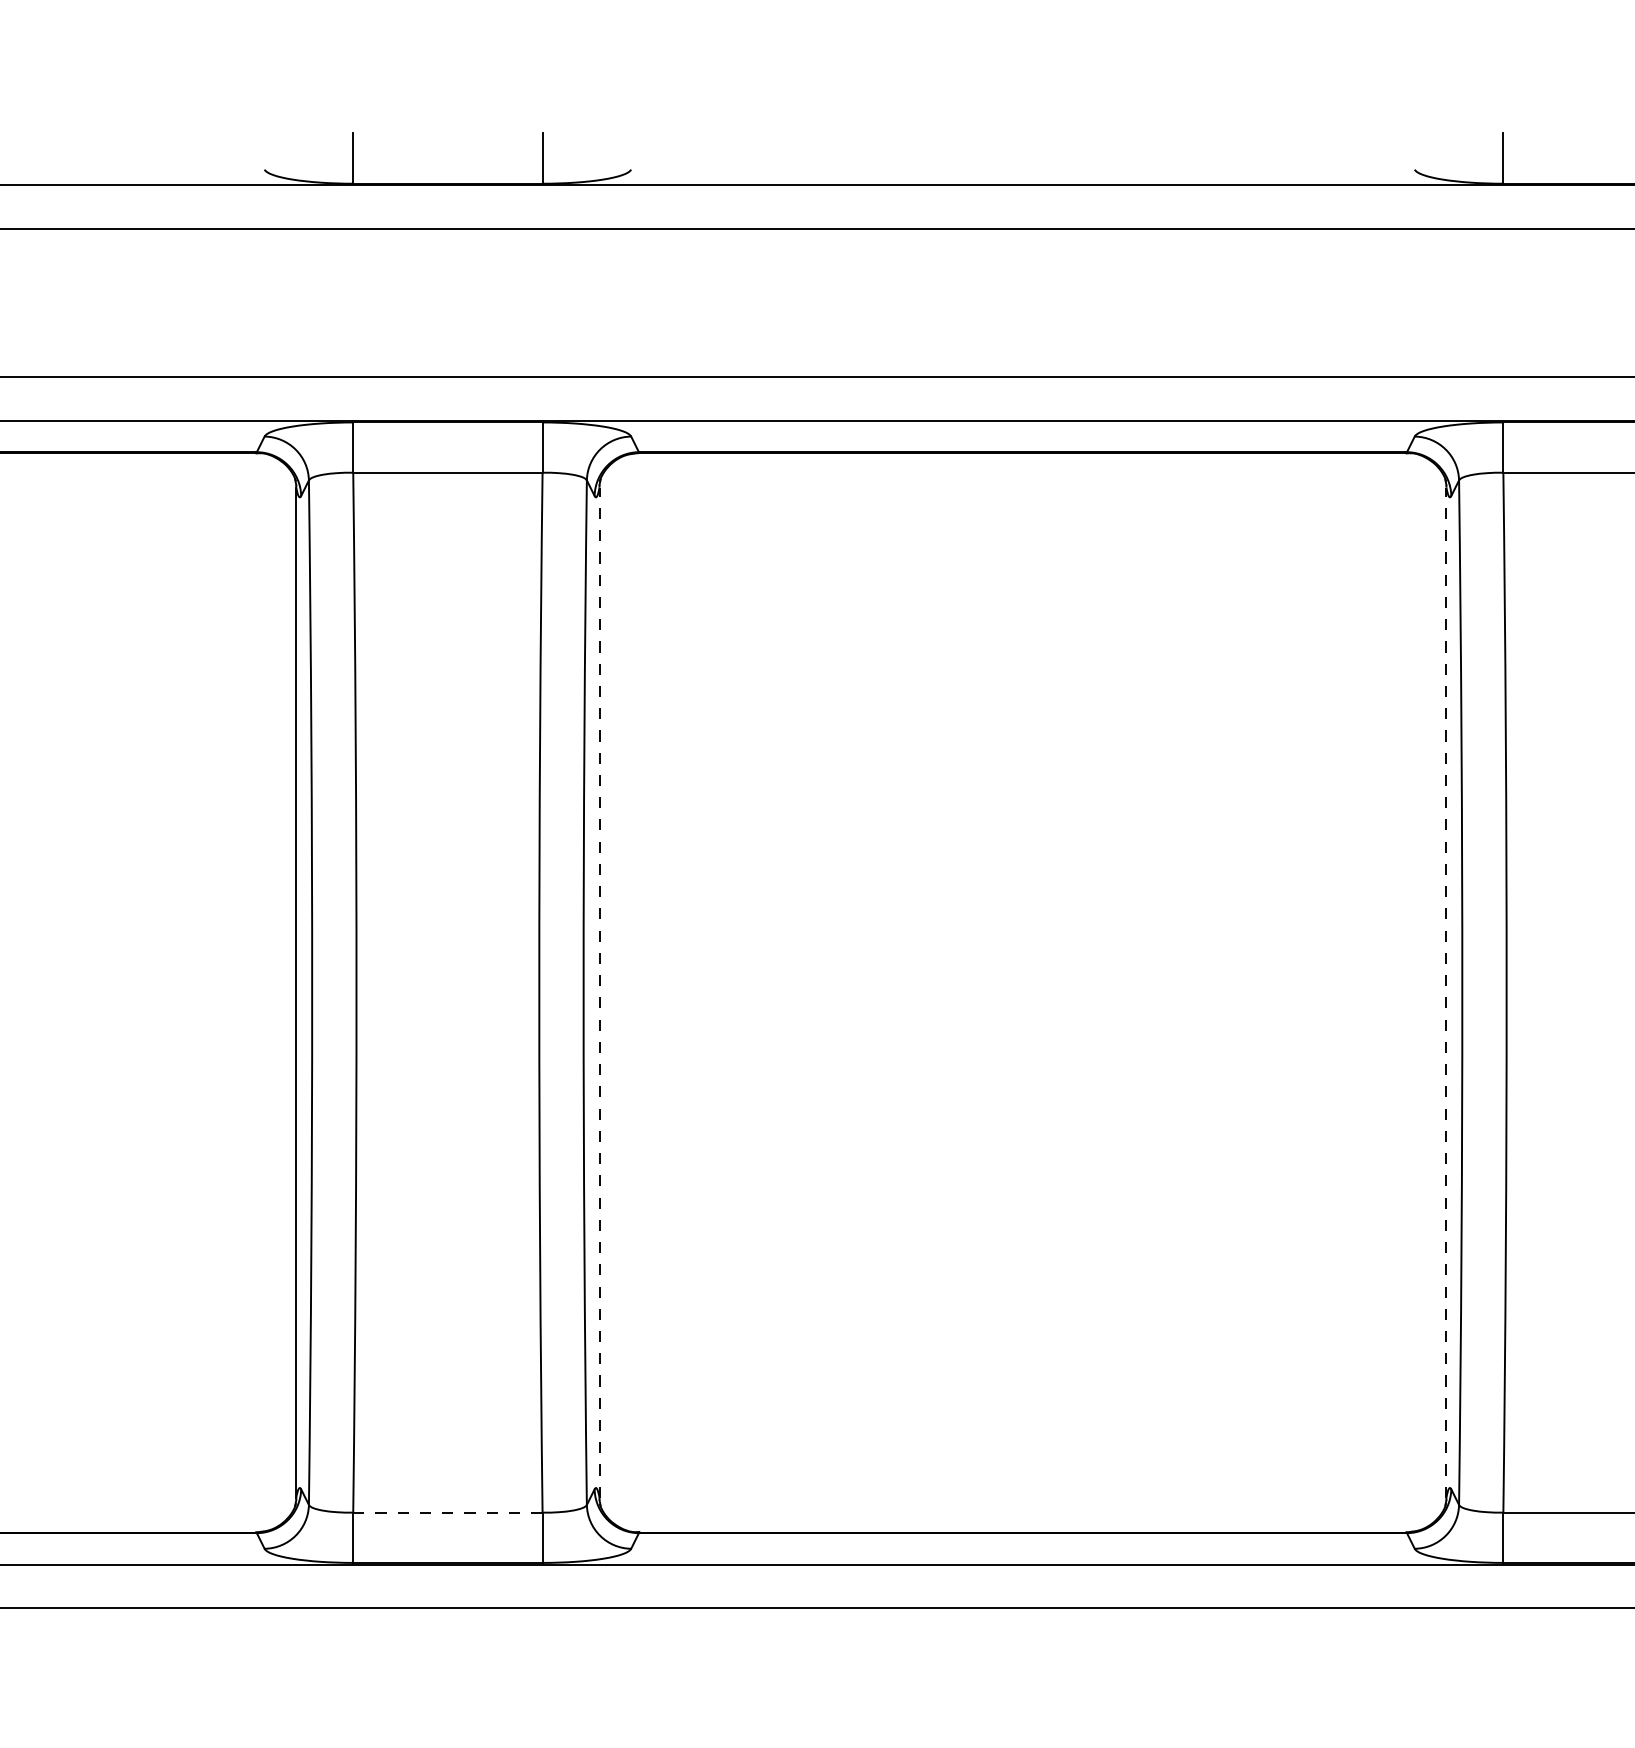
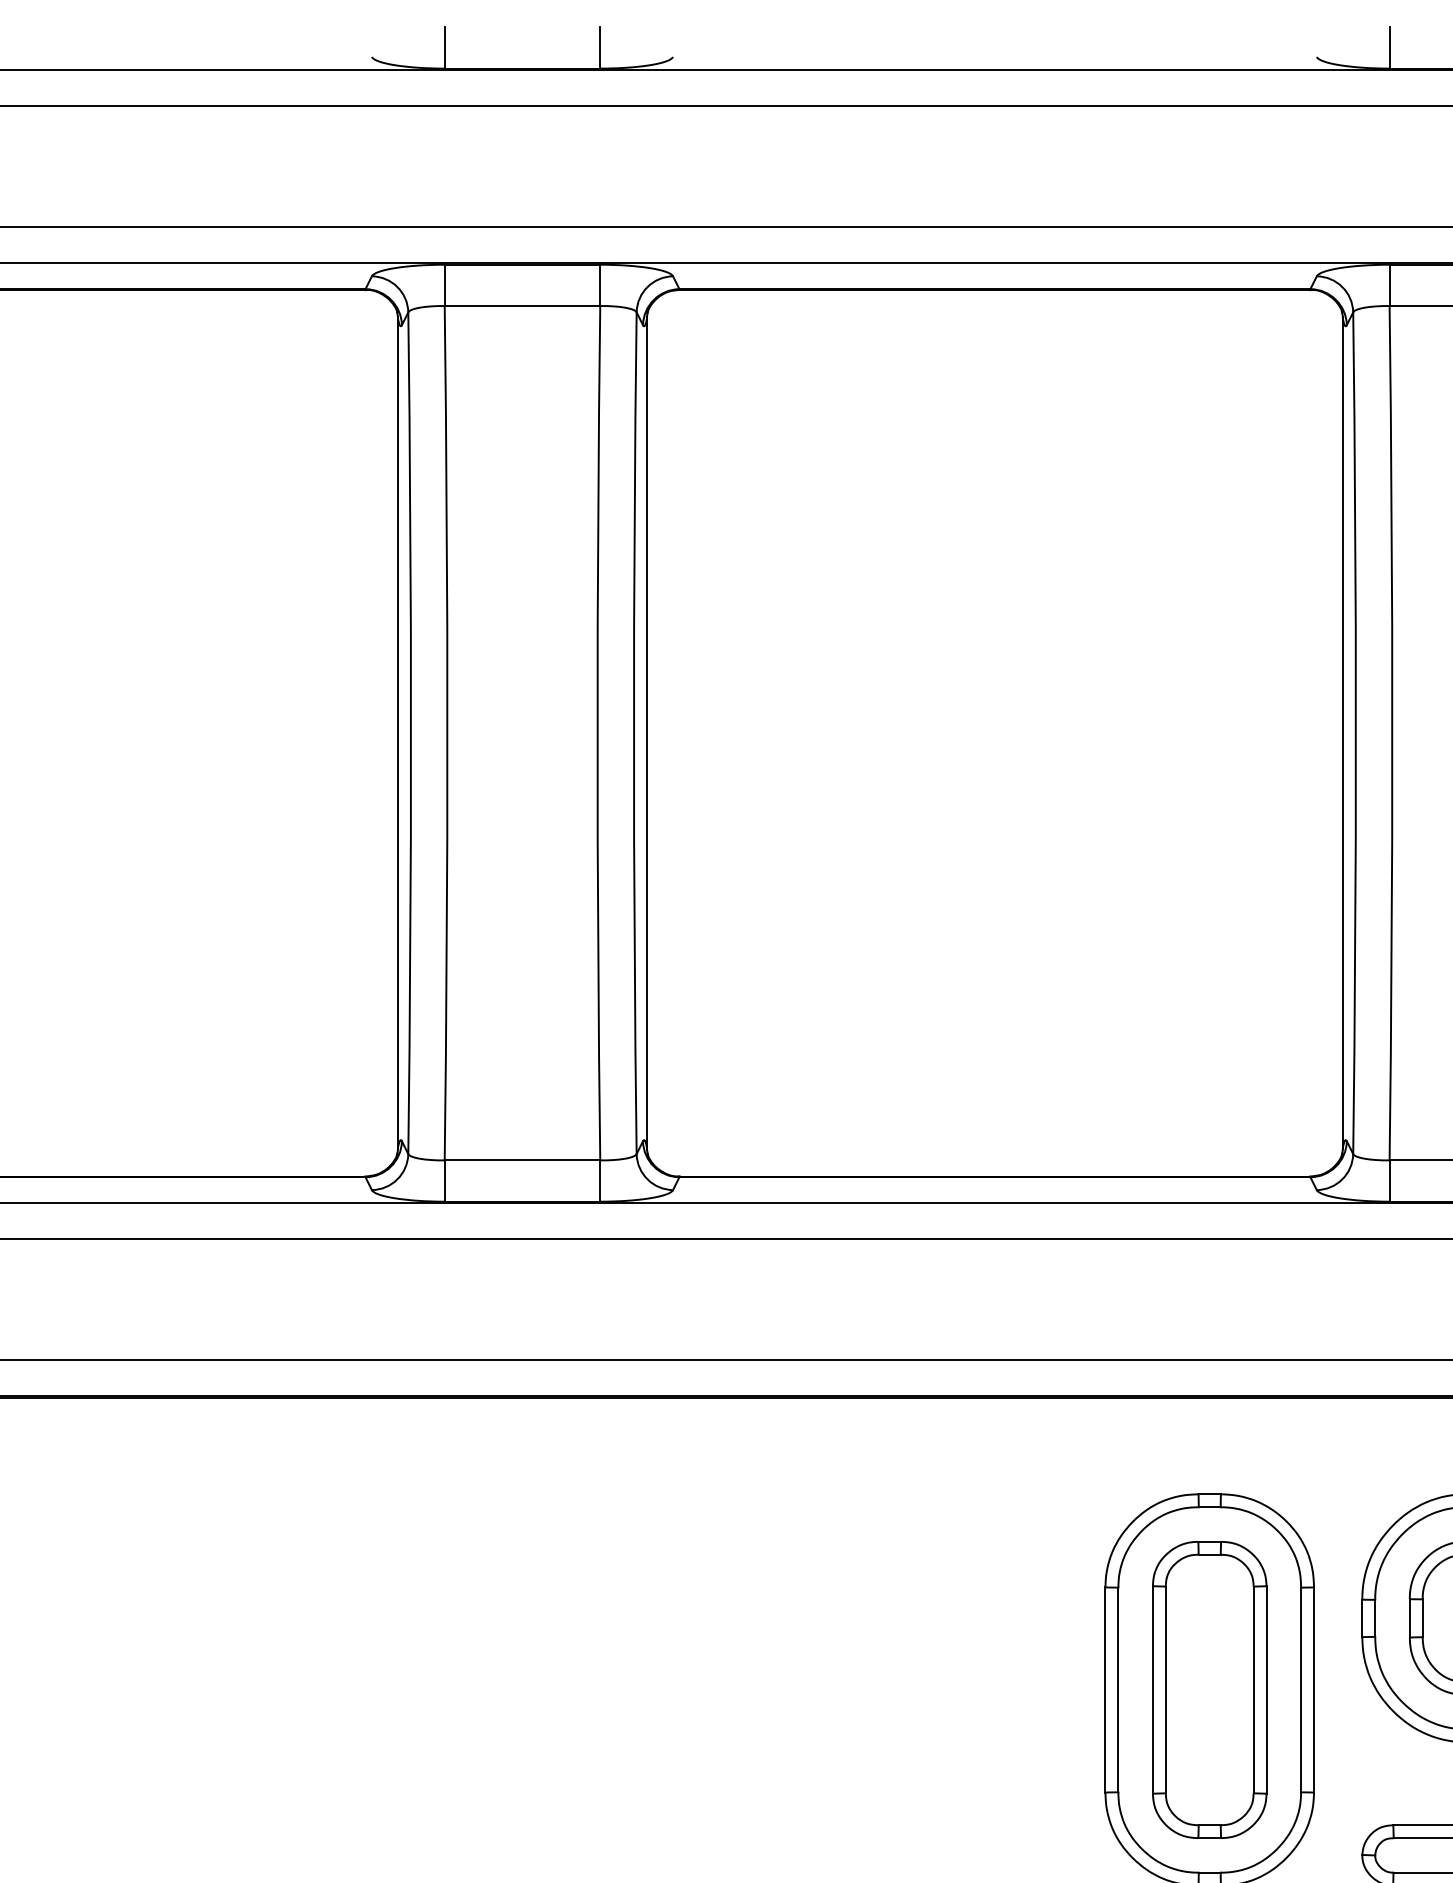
line: (600, 991) -> (647, 732), dashed -> solid
line: (1446, 991) -> (1342, 732), dashed -> solid
line: (447, 1512) -> (522, 1160), dashed -> solid

